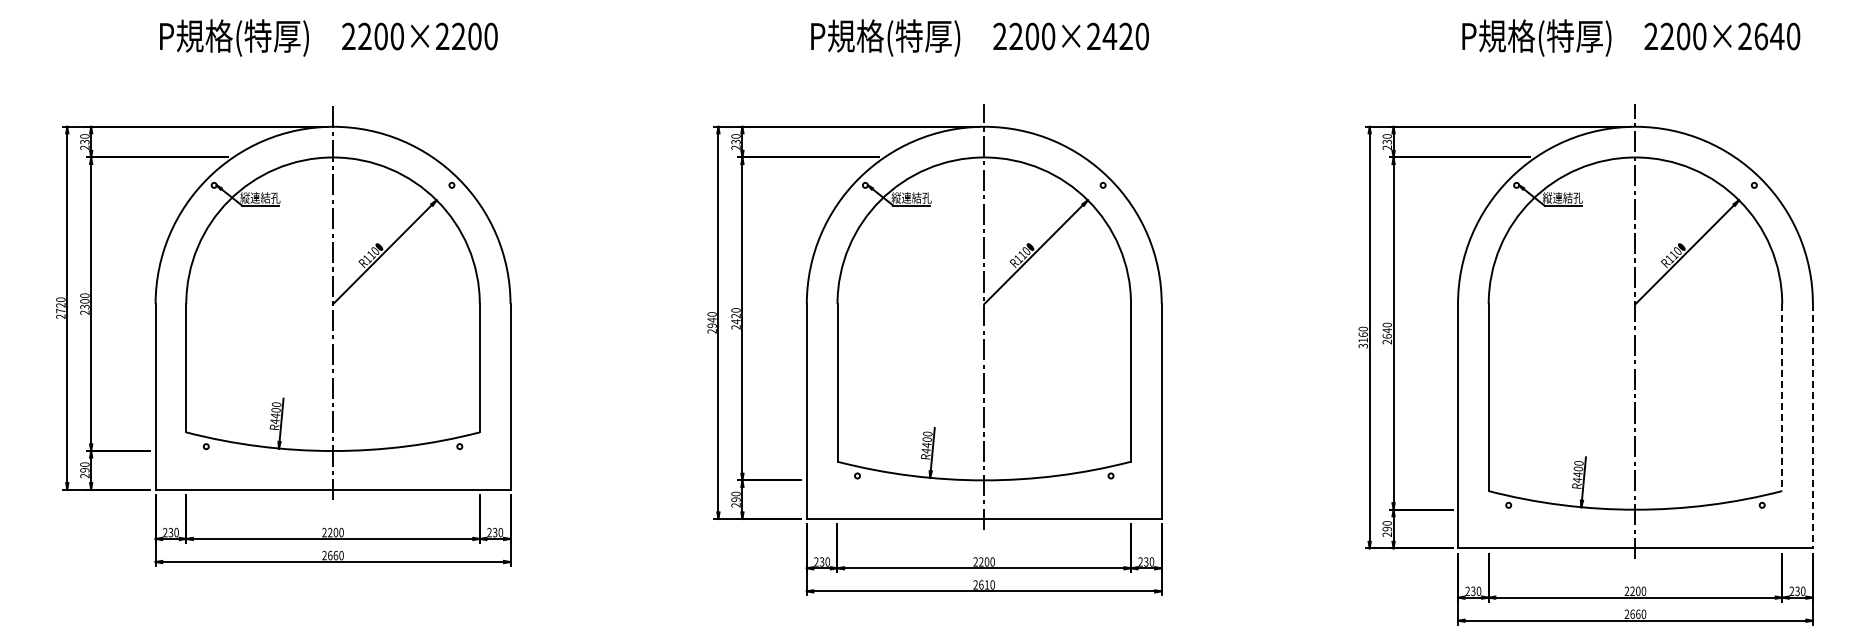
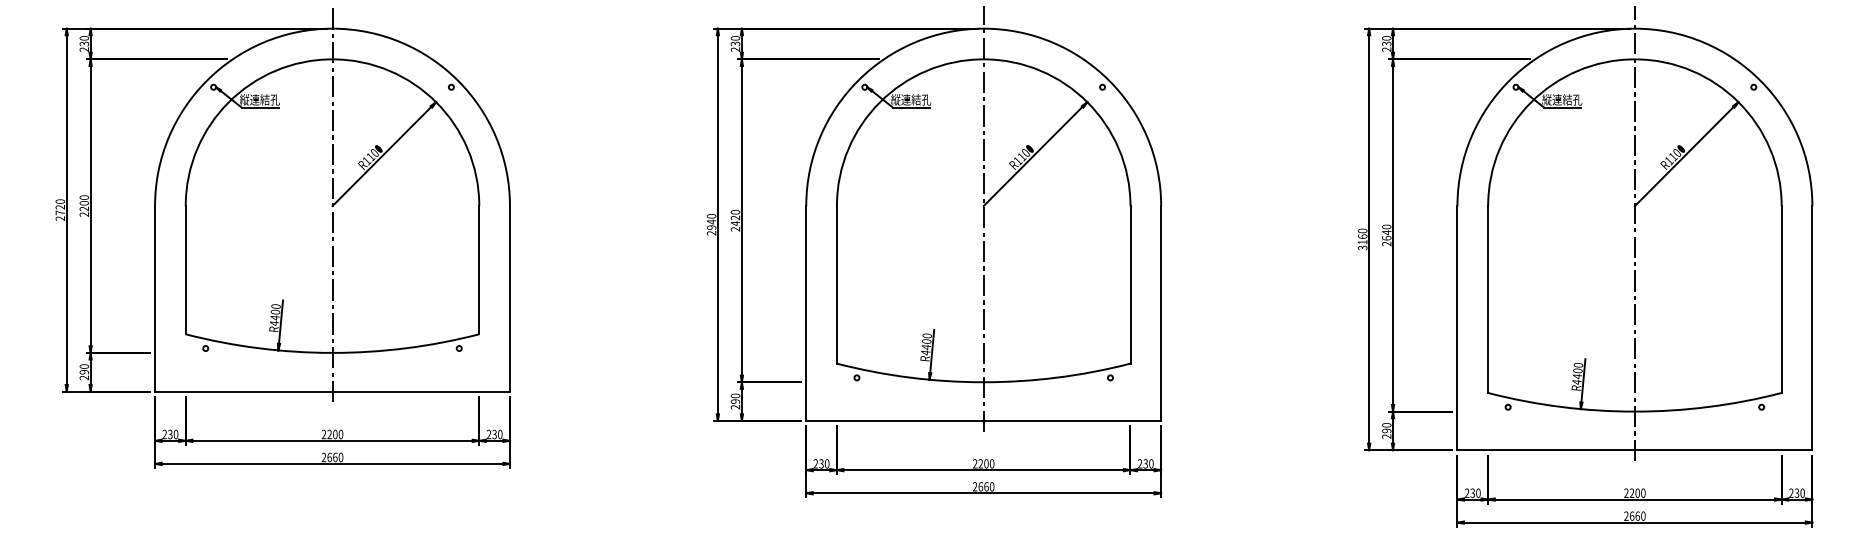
text: (85, 306) -> (84, 208), 2300 -> 2200
line: (1782, 398) -> (1781, 300), dashed -> solid
line: (1812, 426) -> (1811, 328), dashed -> solid
text: (986, 584) -> (985, 486), 2610 -> 2660

